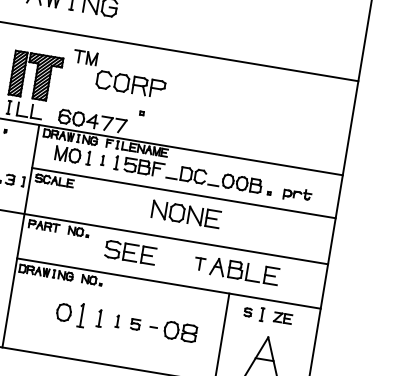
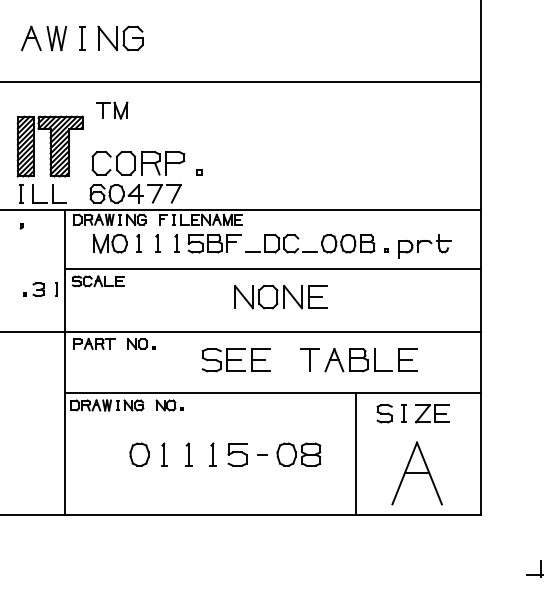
part: (130, 84) -> (138, 163), moved
part: (102, 160) -> (157, 243), size x1.43
part: (297, 194) -> (424, 246), size x1.43
part: (130, 252) -> (235, 360), moved
part: (199, 263) -> (309, 359), size x1.43
part: (248, 312) -> (384, 413), size x1.67
part: (82, 315) -> (164, 454), size x0.71
part: (283, 317) -> (432, 413), size x1.43
part: (117, 321) -> (212, 454), size x1.43
part: (135, 324) -> (237, 454), size x1.67

